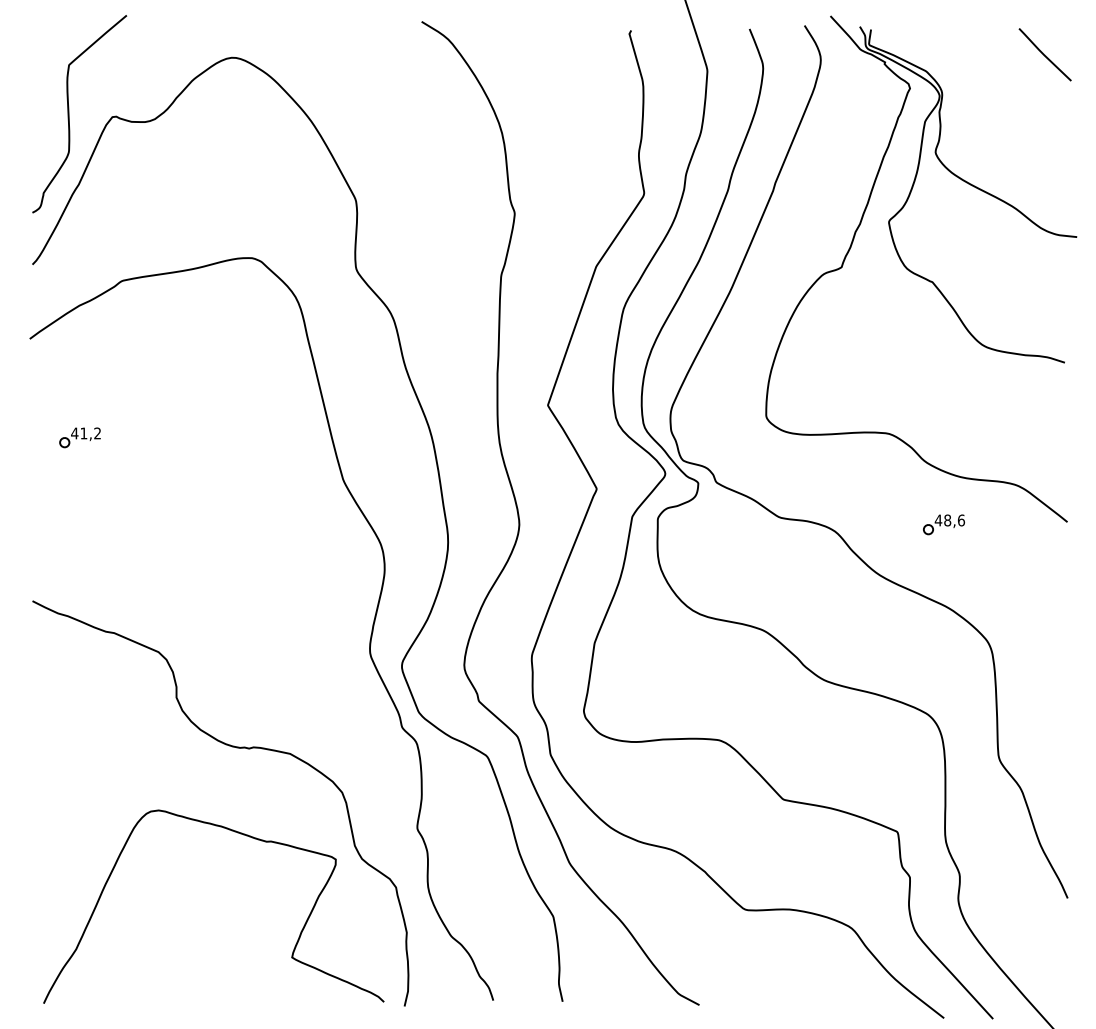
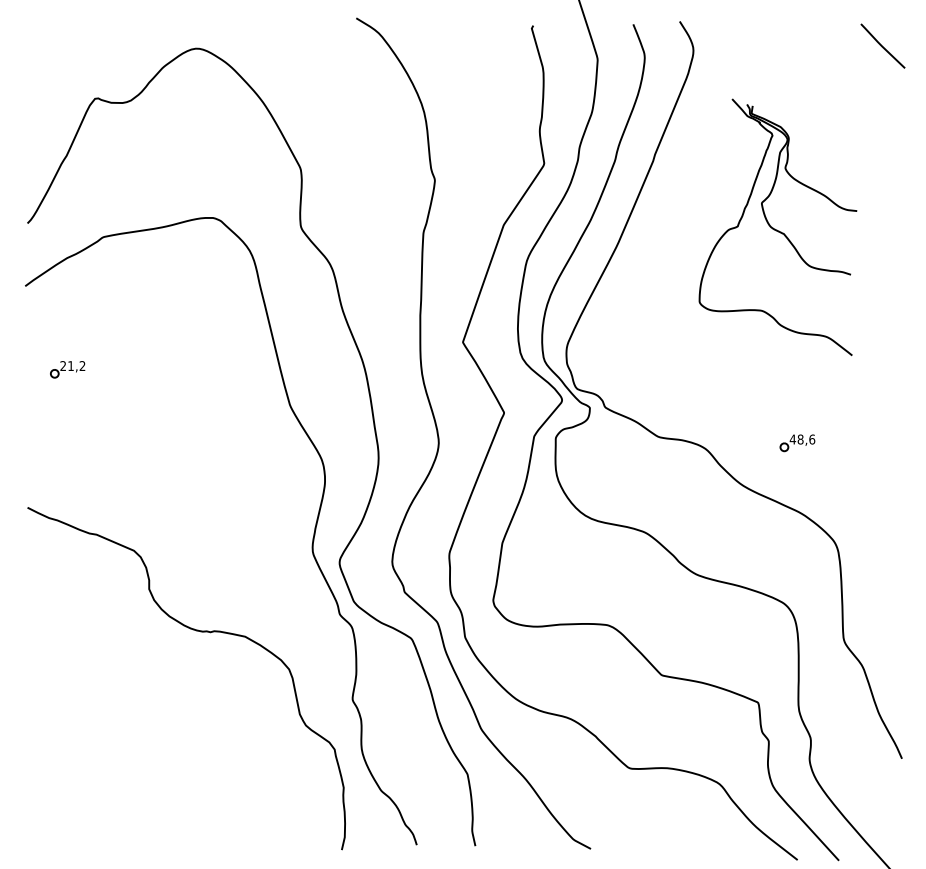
curve: (70, 119) -> (59, 100), removed
part: (920, 269) -> (777, 227), size x0.6
text: (75, 432) -> (63, 365), 41,2 -> 21,2
curve: (238, 834) -> (201, 704), removed

